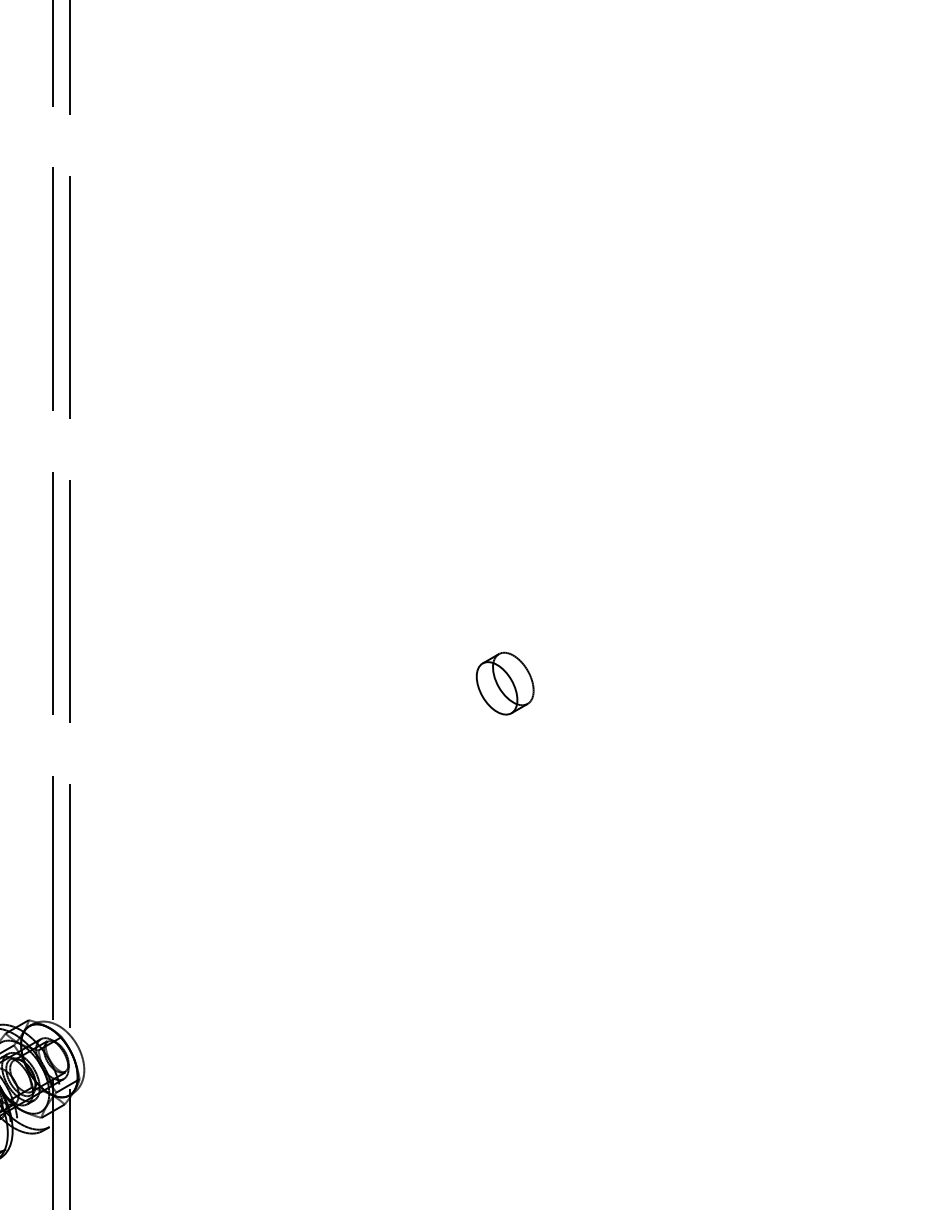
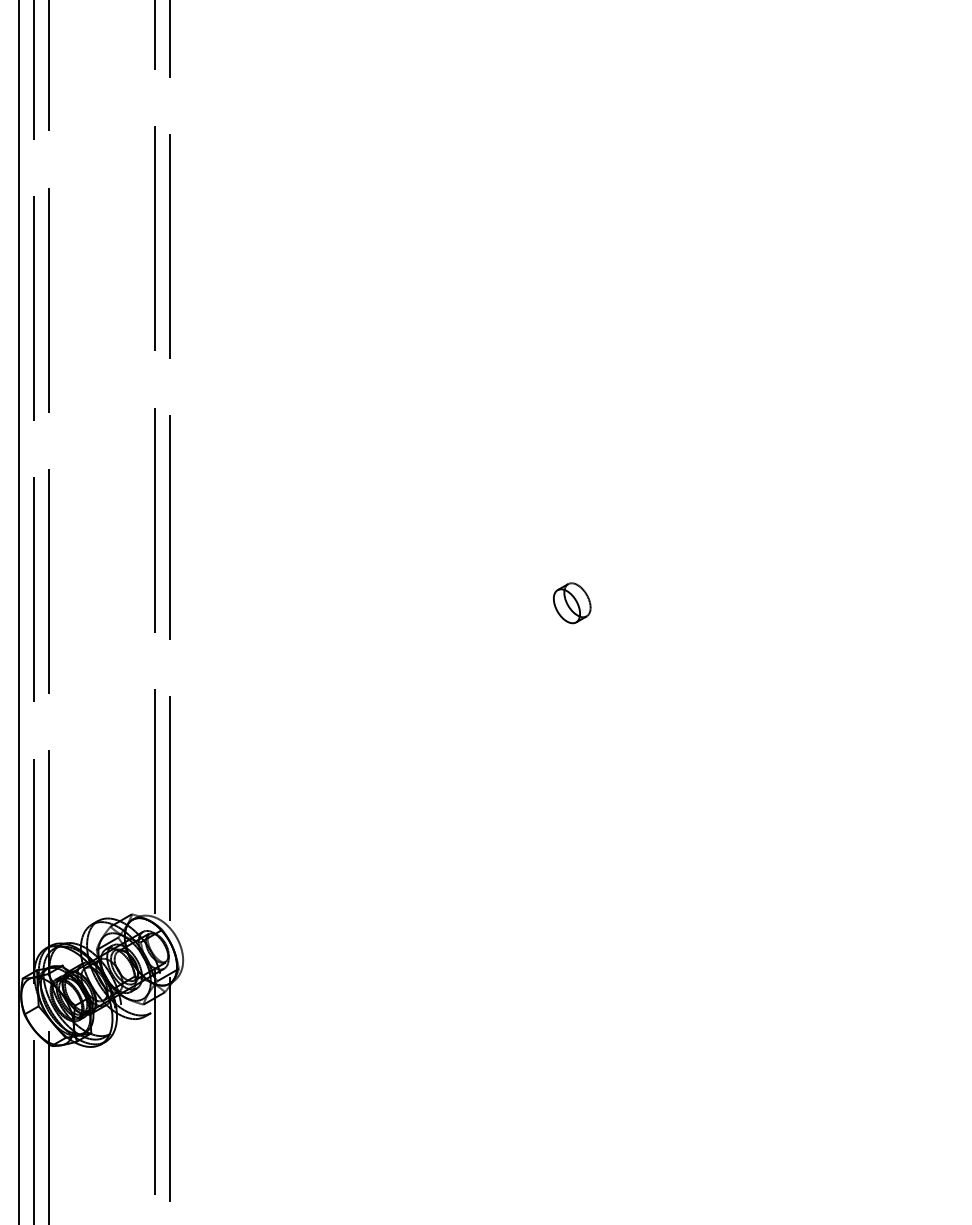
part: (505, 682) -> (572, 602), size x0.7

